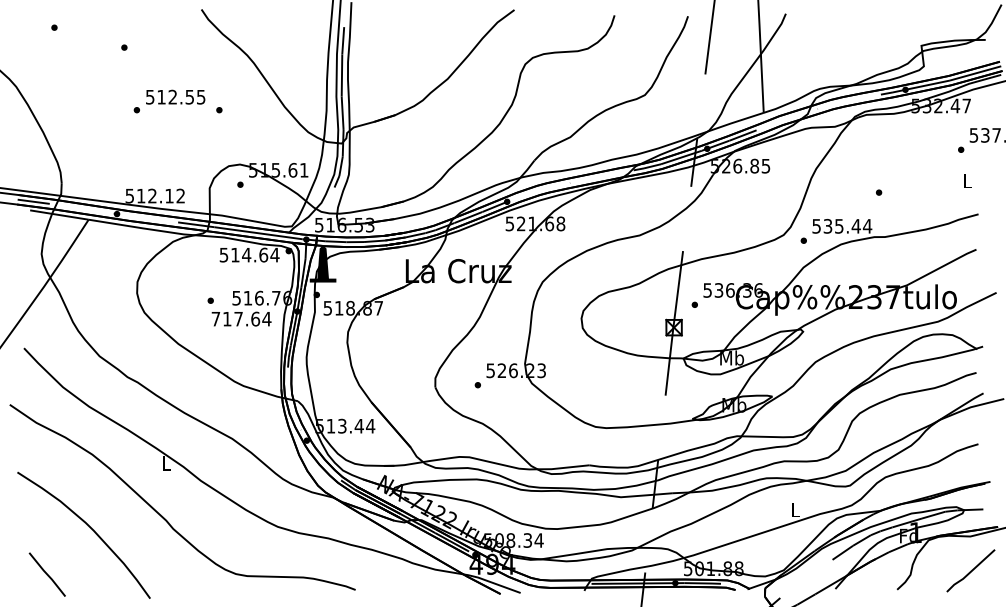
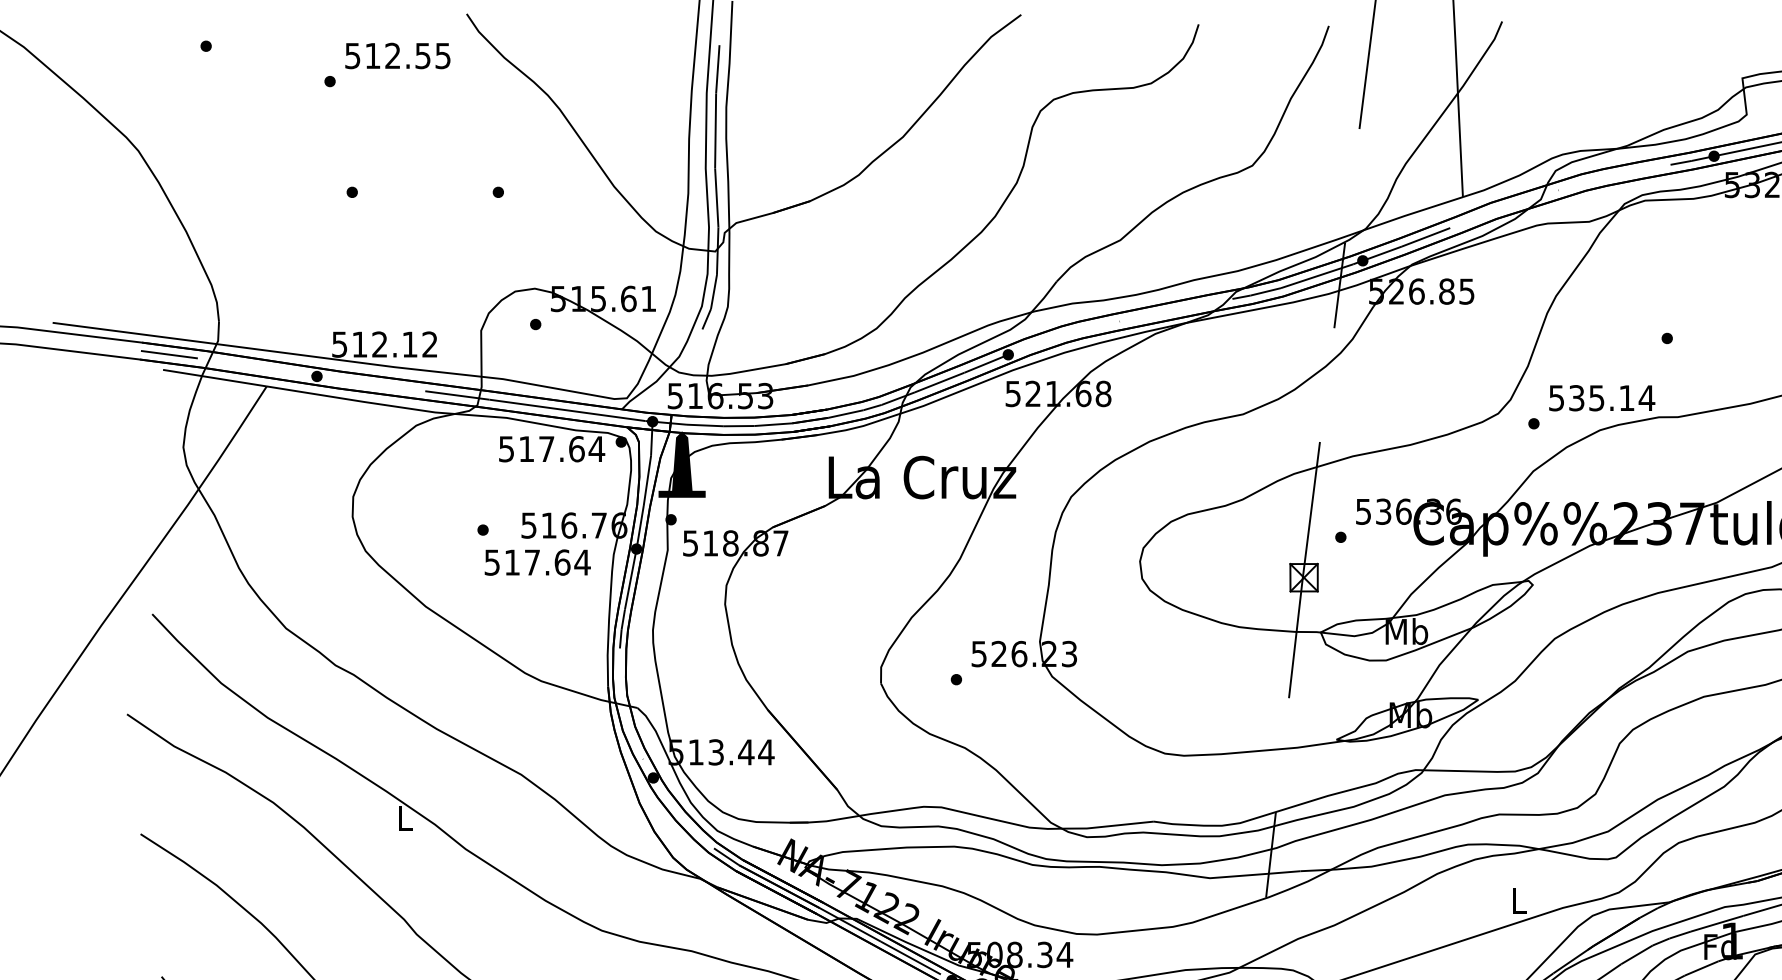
text: (175, 96) -> (397, 54), moved
text: (855, 226) -> (1625, 398), 535.44 -> 535.14
text: (246, 255) -> (546, 449), 514.64 -> 517.64
text: (215, 319) -> (491, 563), 717.64 -> 517.64

